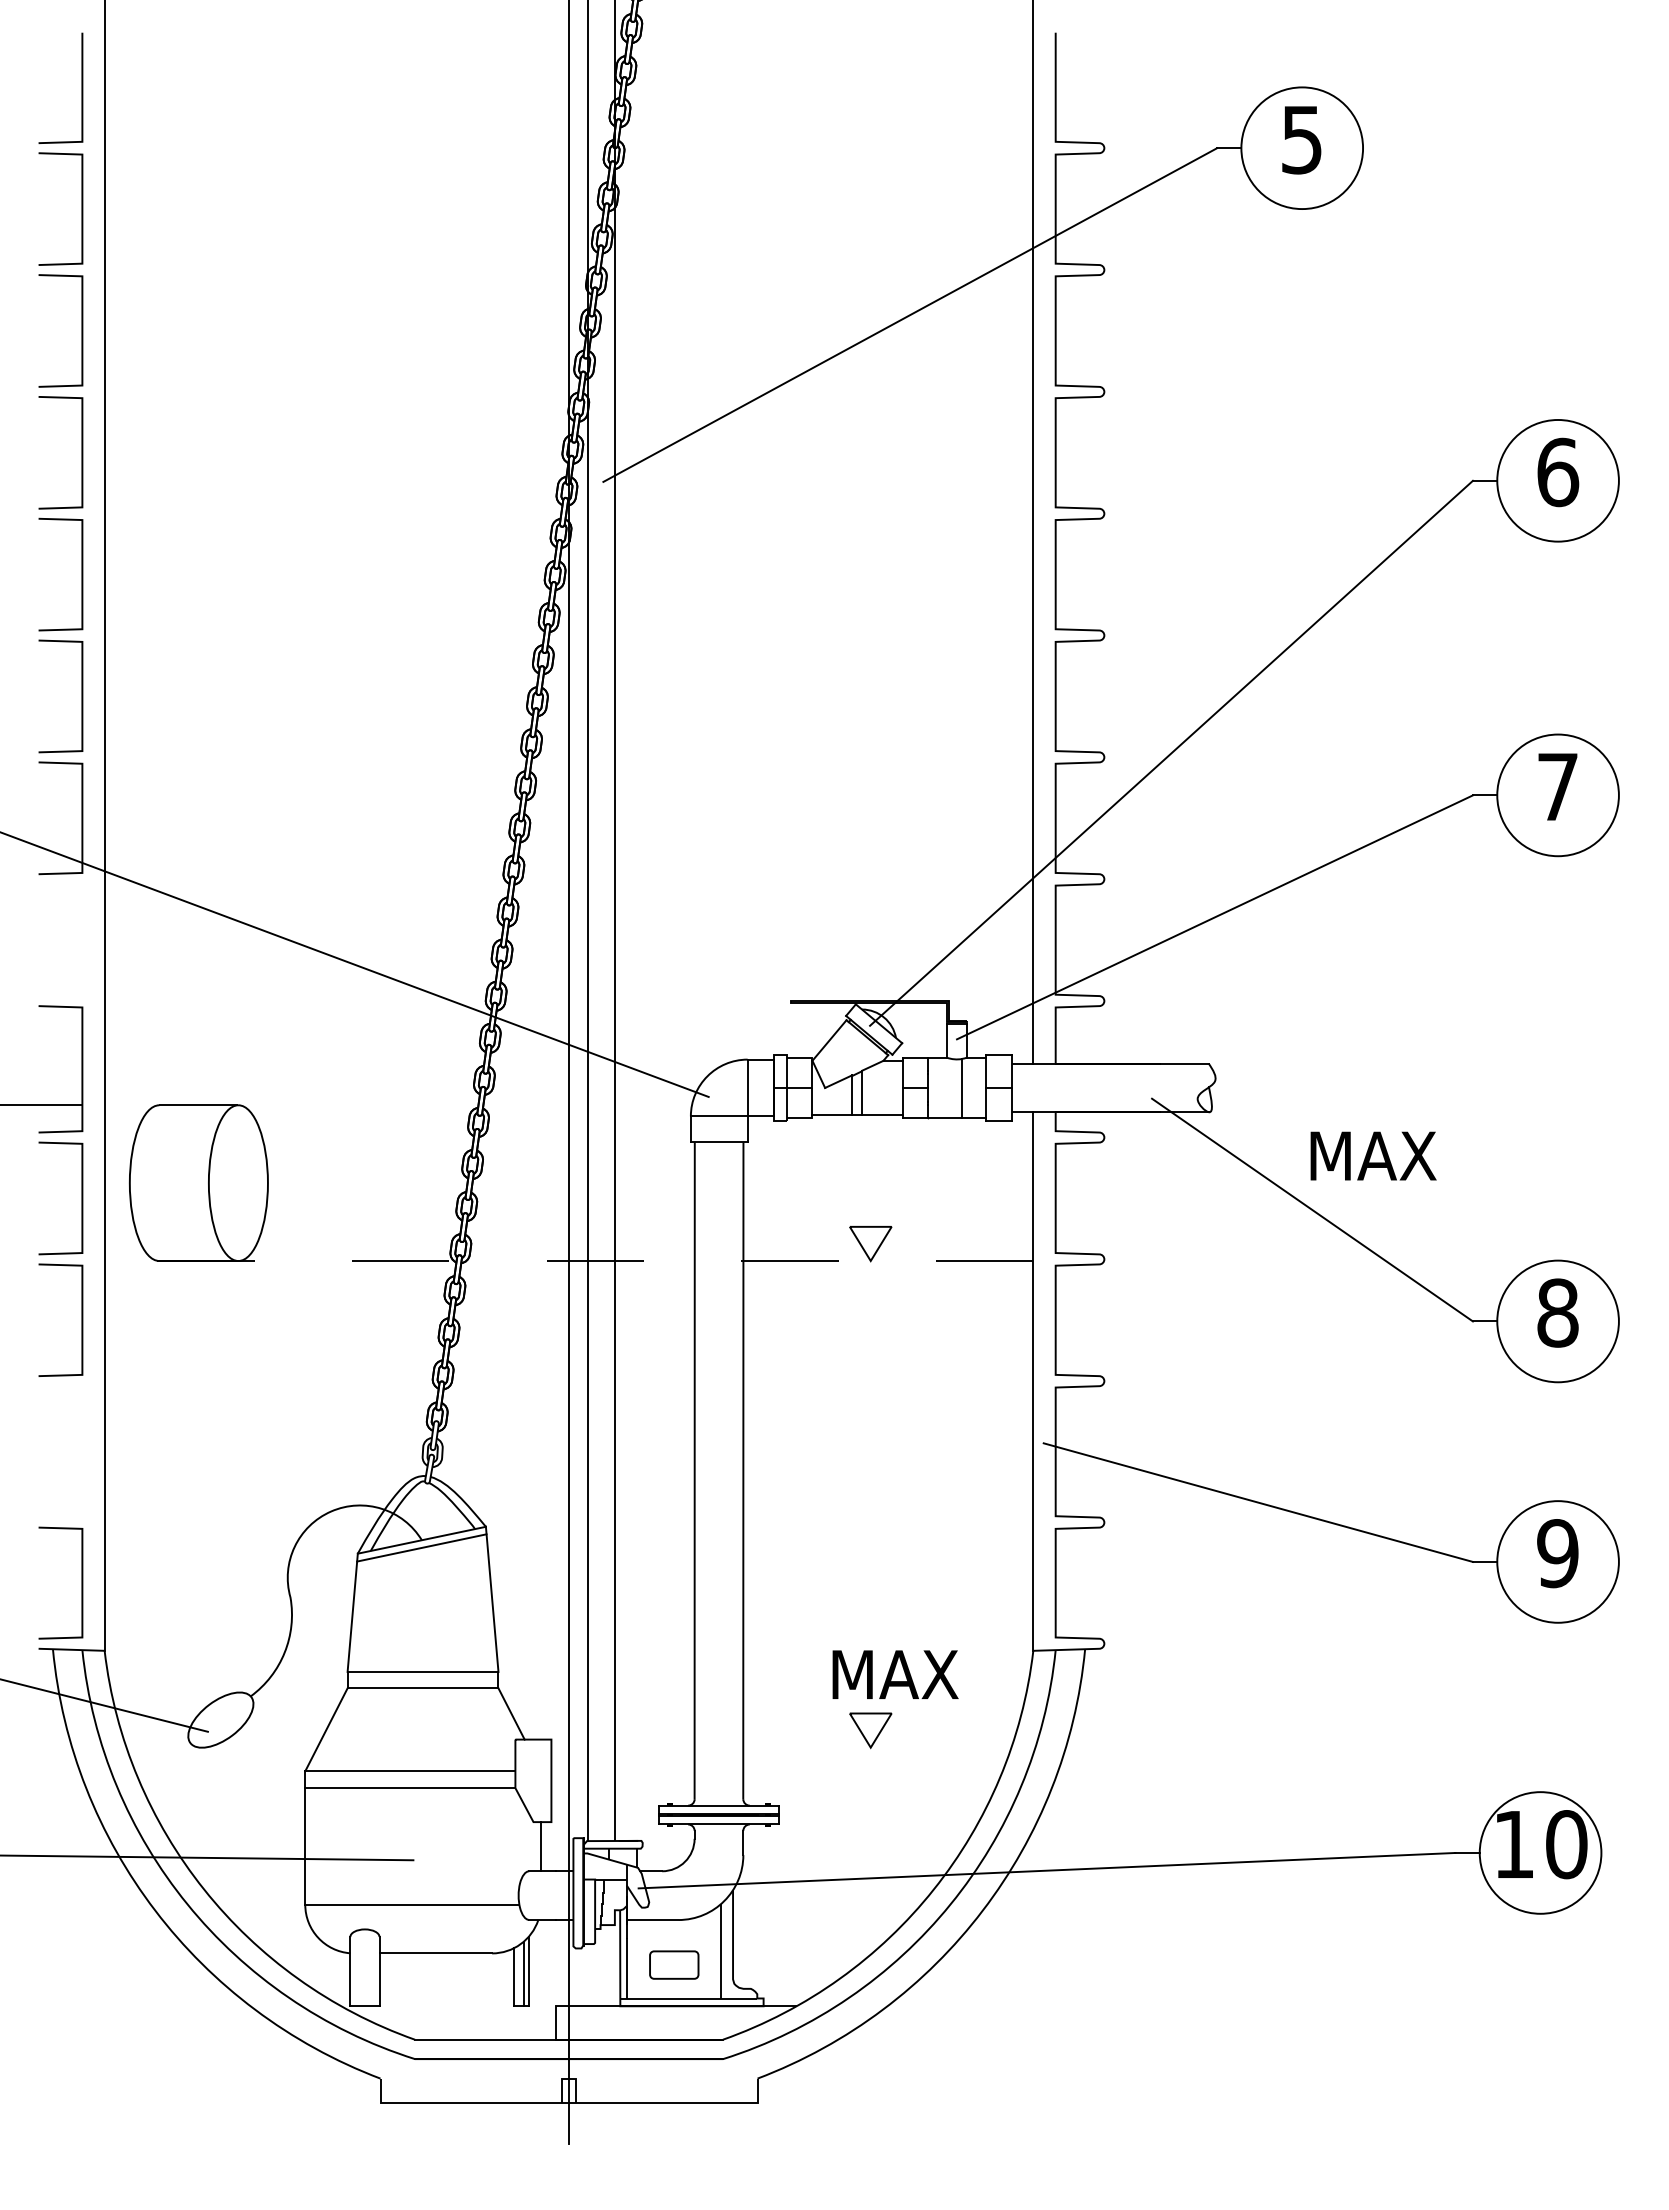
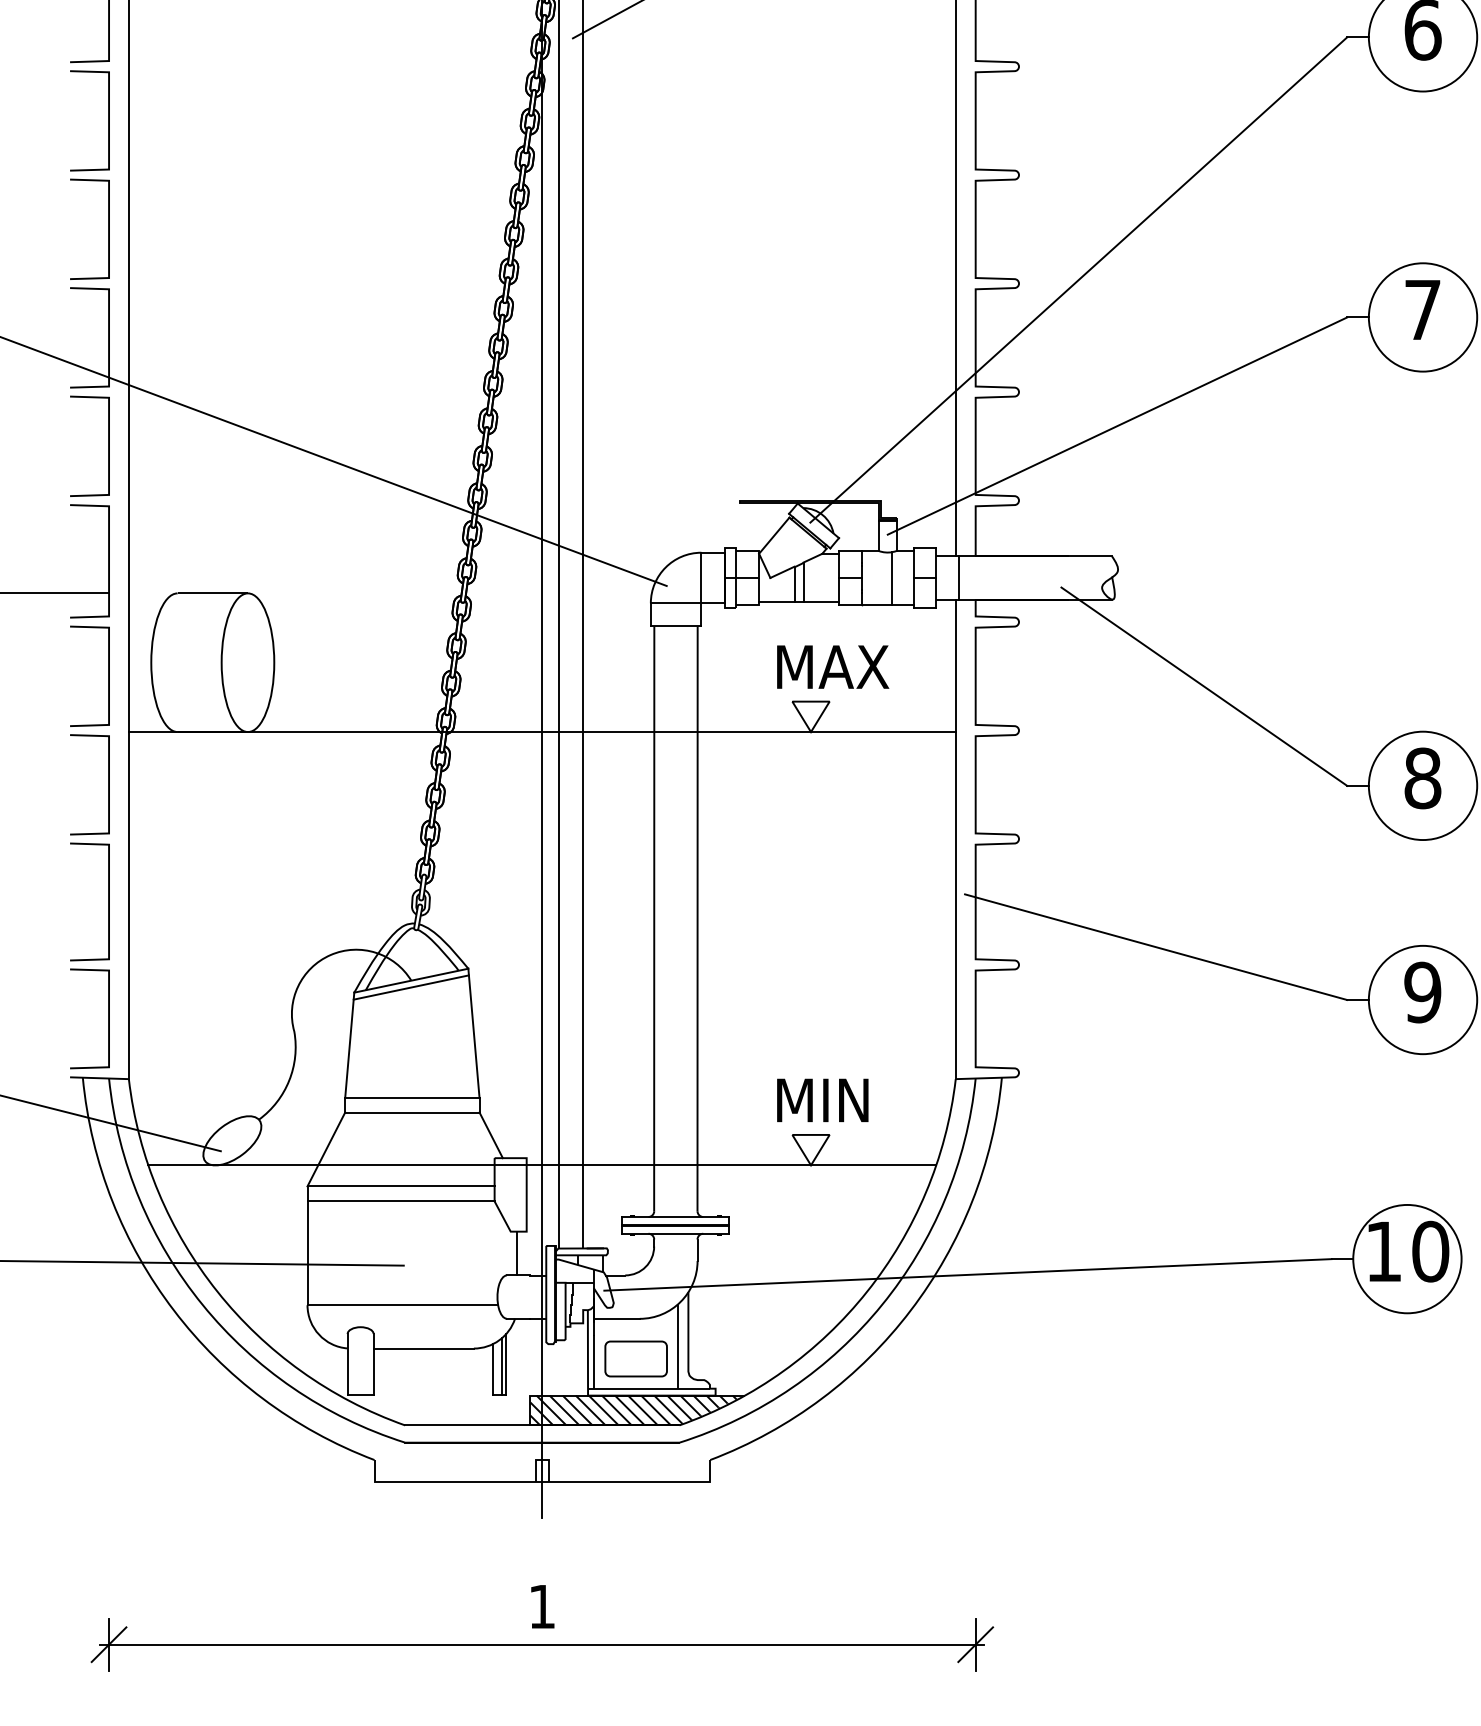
line: (81, 939) -> (108, 445), added
line: (1036, 1087) -> (958, 577), added
text: (1373, 1155) -> (833, 666), moved
line: (568, 1261) -> (541, 732), dashed -> solid
line: (81, 1451) -> (108, 901), added
text: (918, 1674) -> (853, 1100), MAX -> MIN
line: (568, 1747) -> (541, 1165), added
part: (673, 1964) -> (635, 1358), size x1.43
hatch: (671, 2022) -> (633, 1410), added

